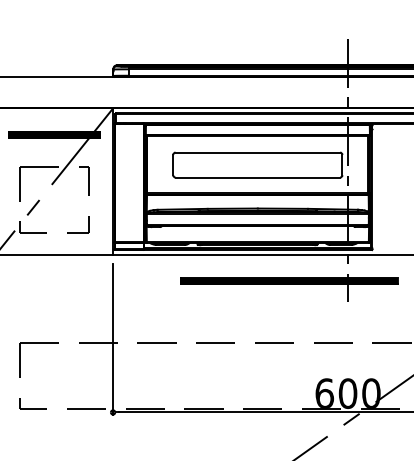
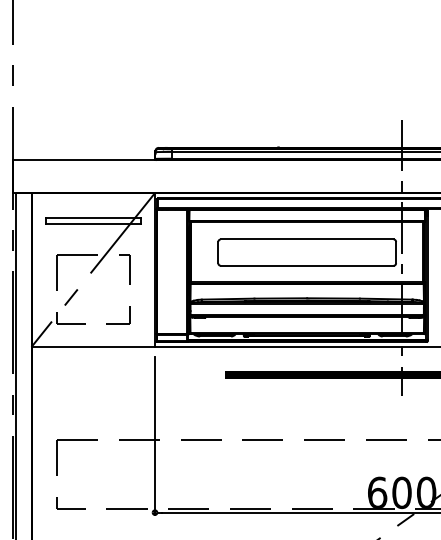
hatch: (54, 134) -> (93, 220), removed

